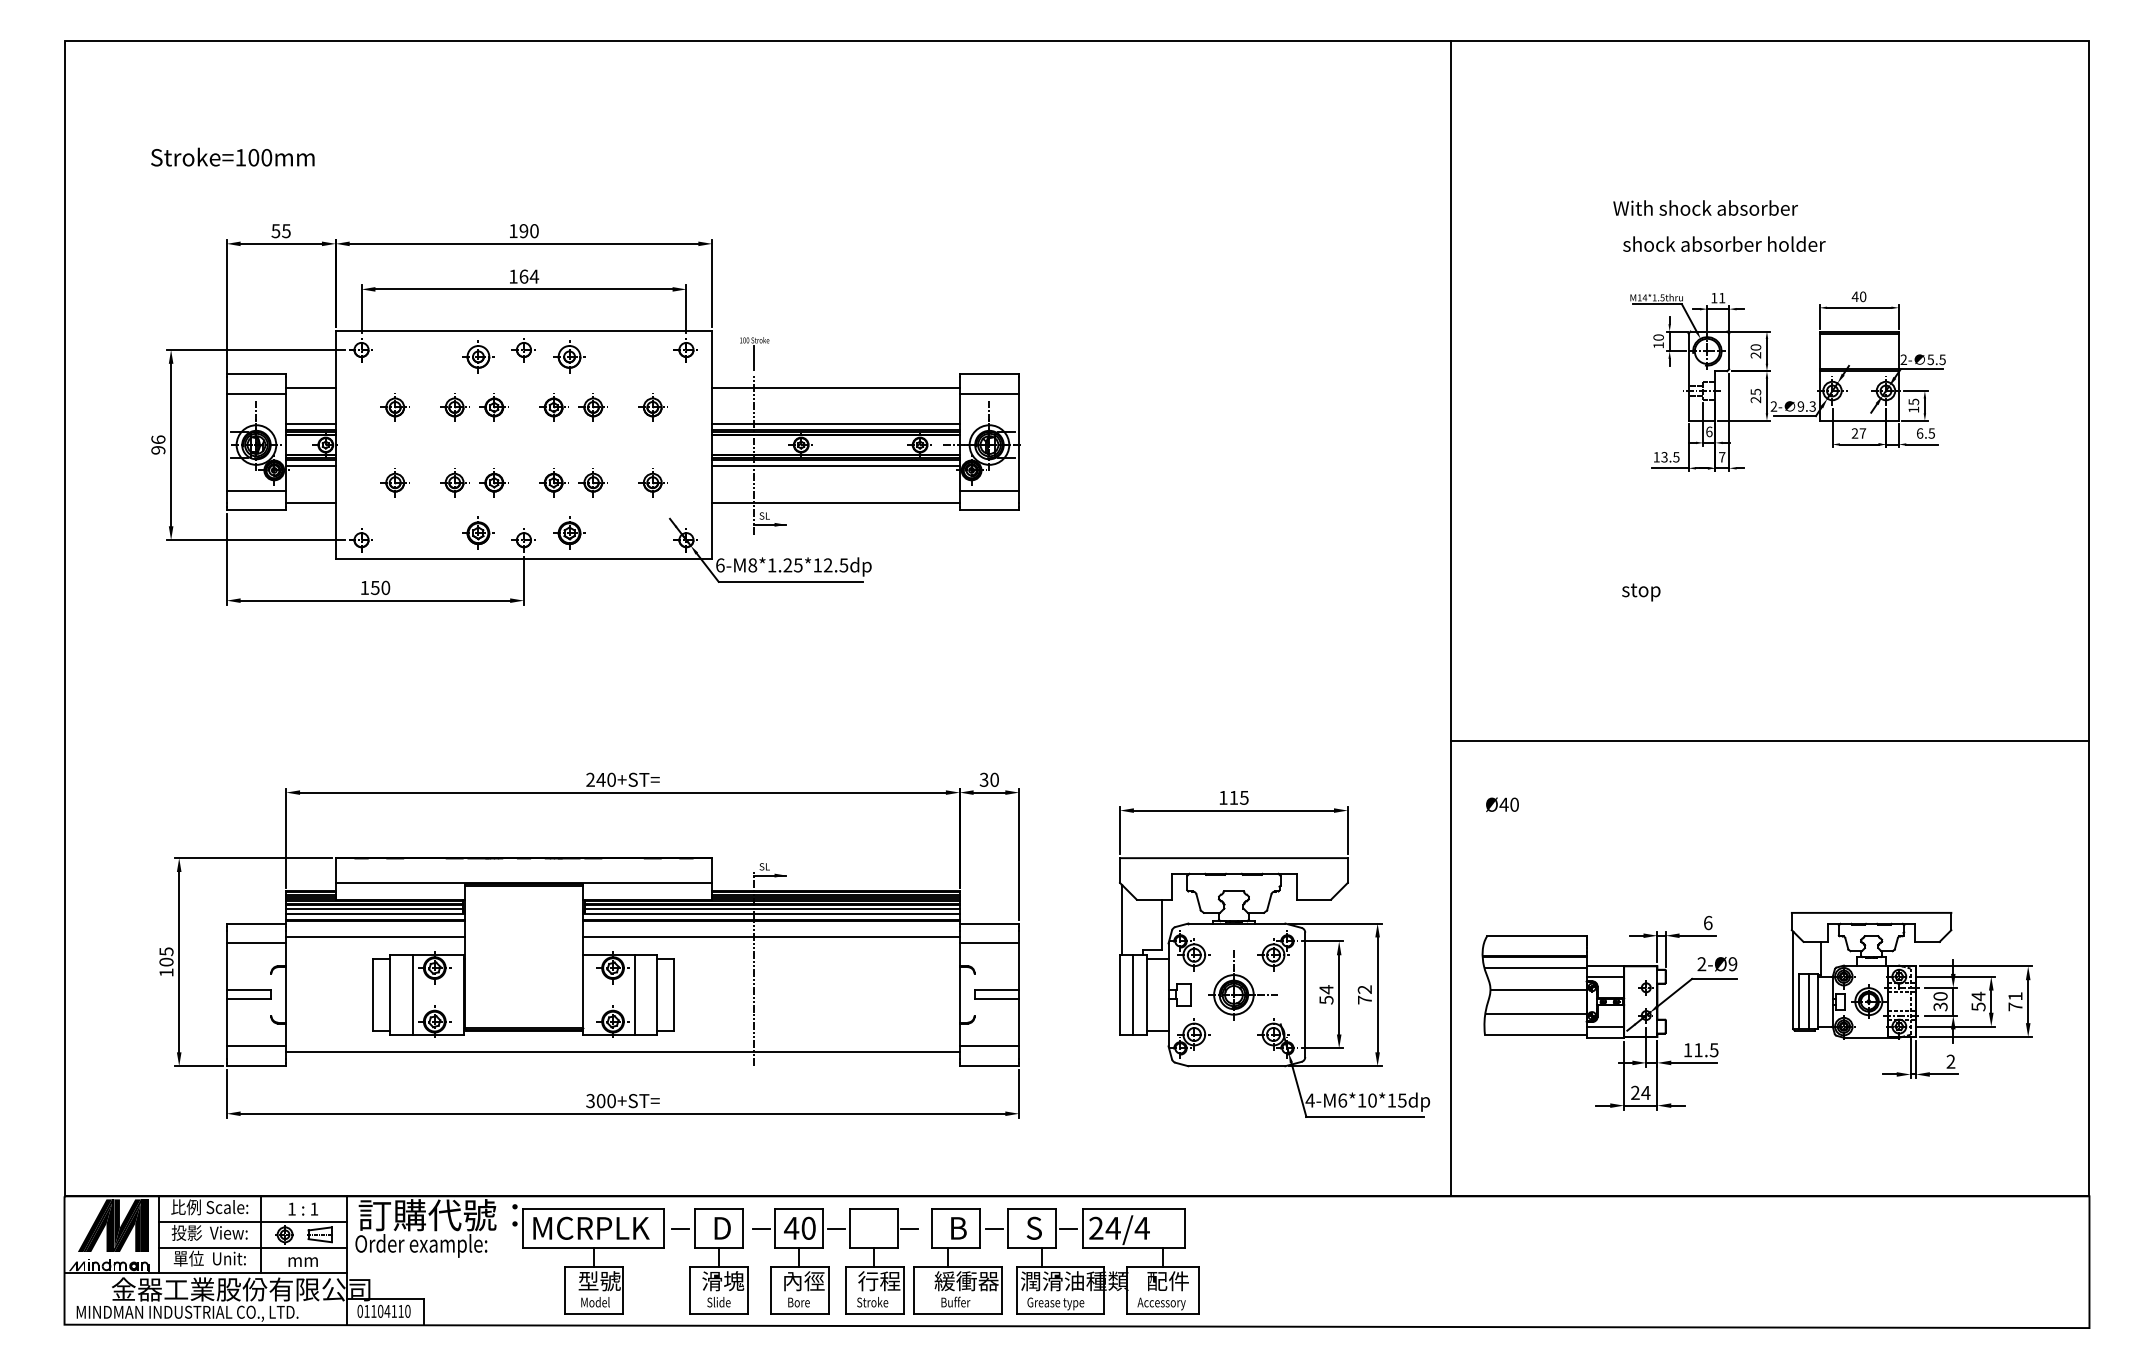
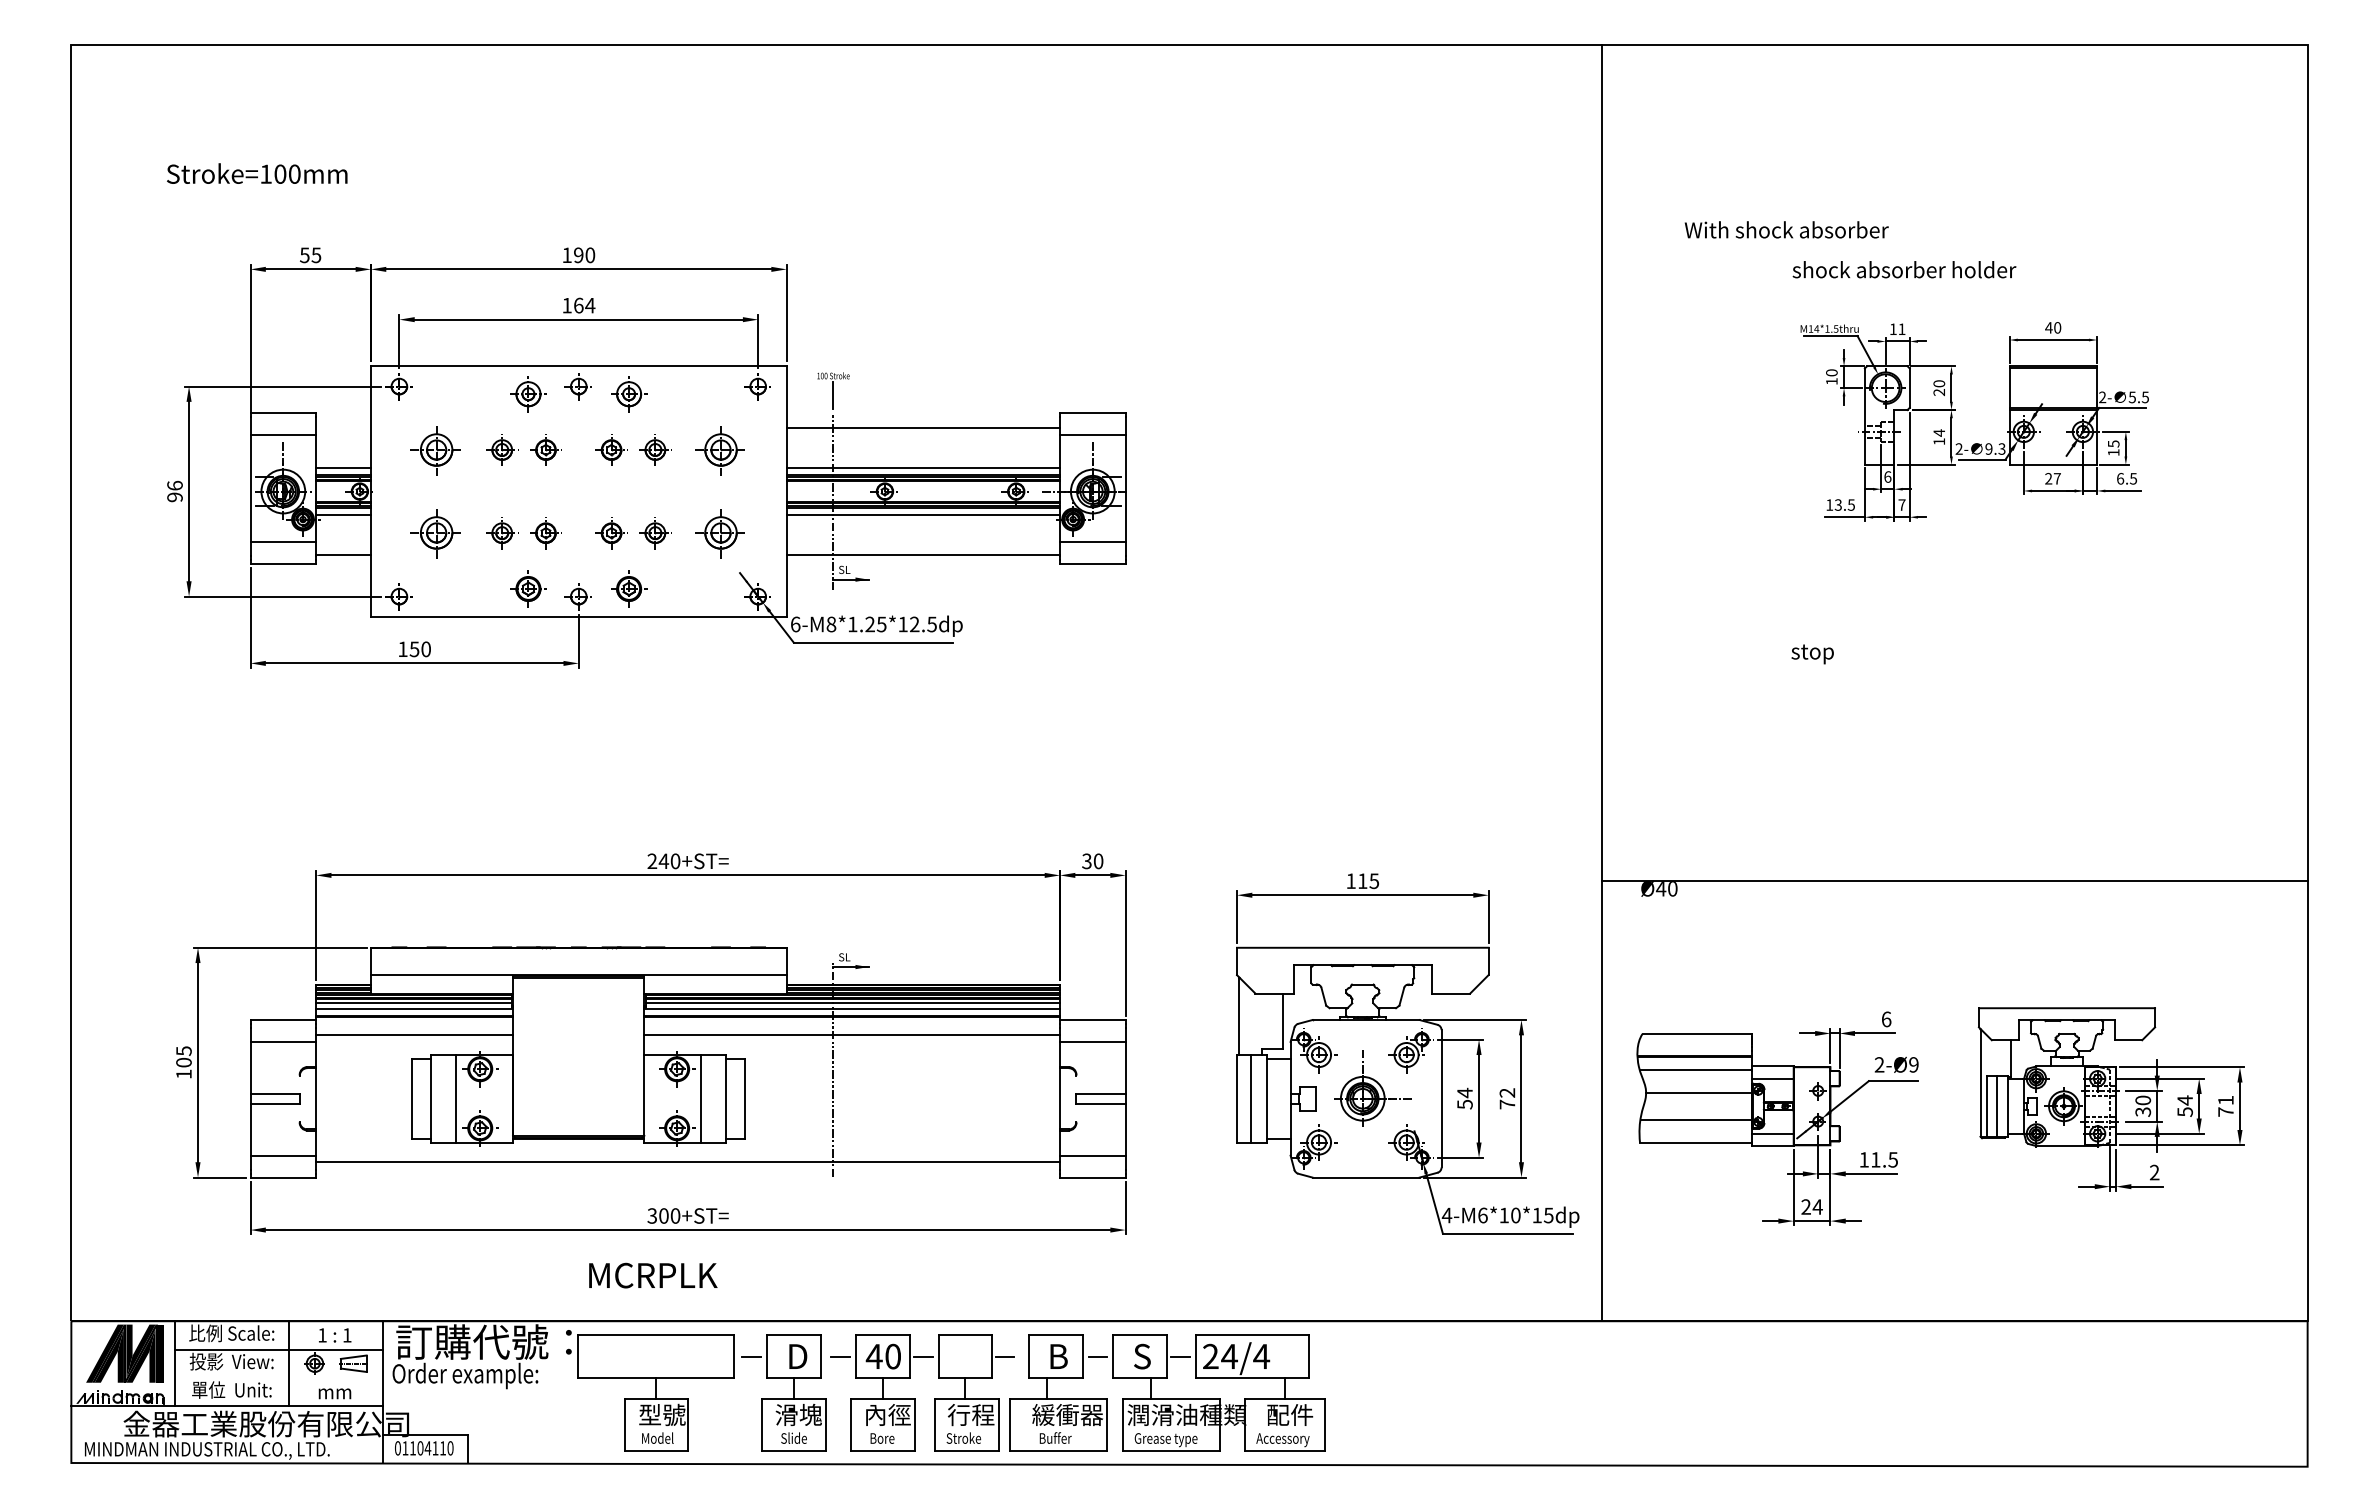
text: (1705, 207) -> (1786, 229), moved
line: (310, 387) -> (343, 428), removed
text: (1756, 396) -> (1939, 437), 25 -> 14
part: (395, 406) -> (436, 449), size x1.6
part: (652, 406) -> (720, 449), size x1.6
part: (395, 483) -> (436, 533), size x1.6
part: (652, 483) -> (720, 533), size x1.6
line: (1769, 741) -> (1954, 880), moved
text: (591, 1228) -> (653, 1275), moved
line: (252, 1247) -> (279, 1377), removed

